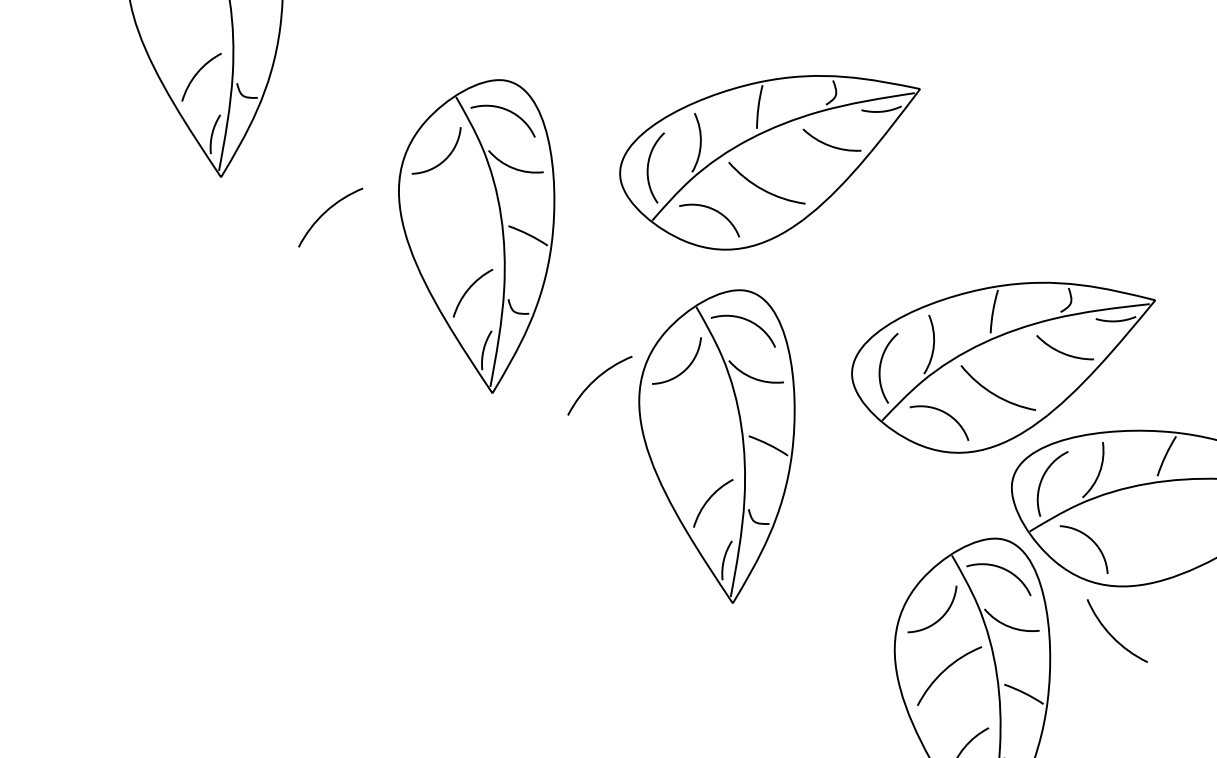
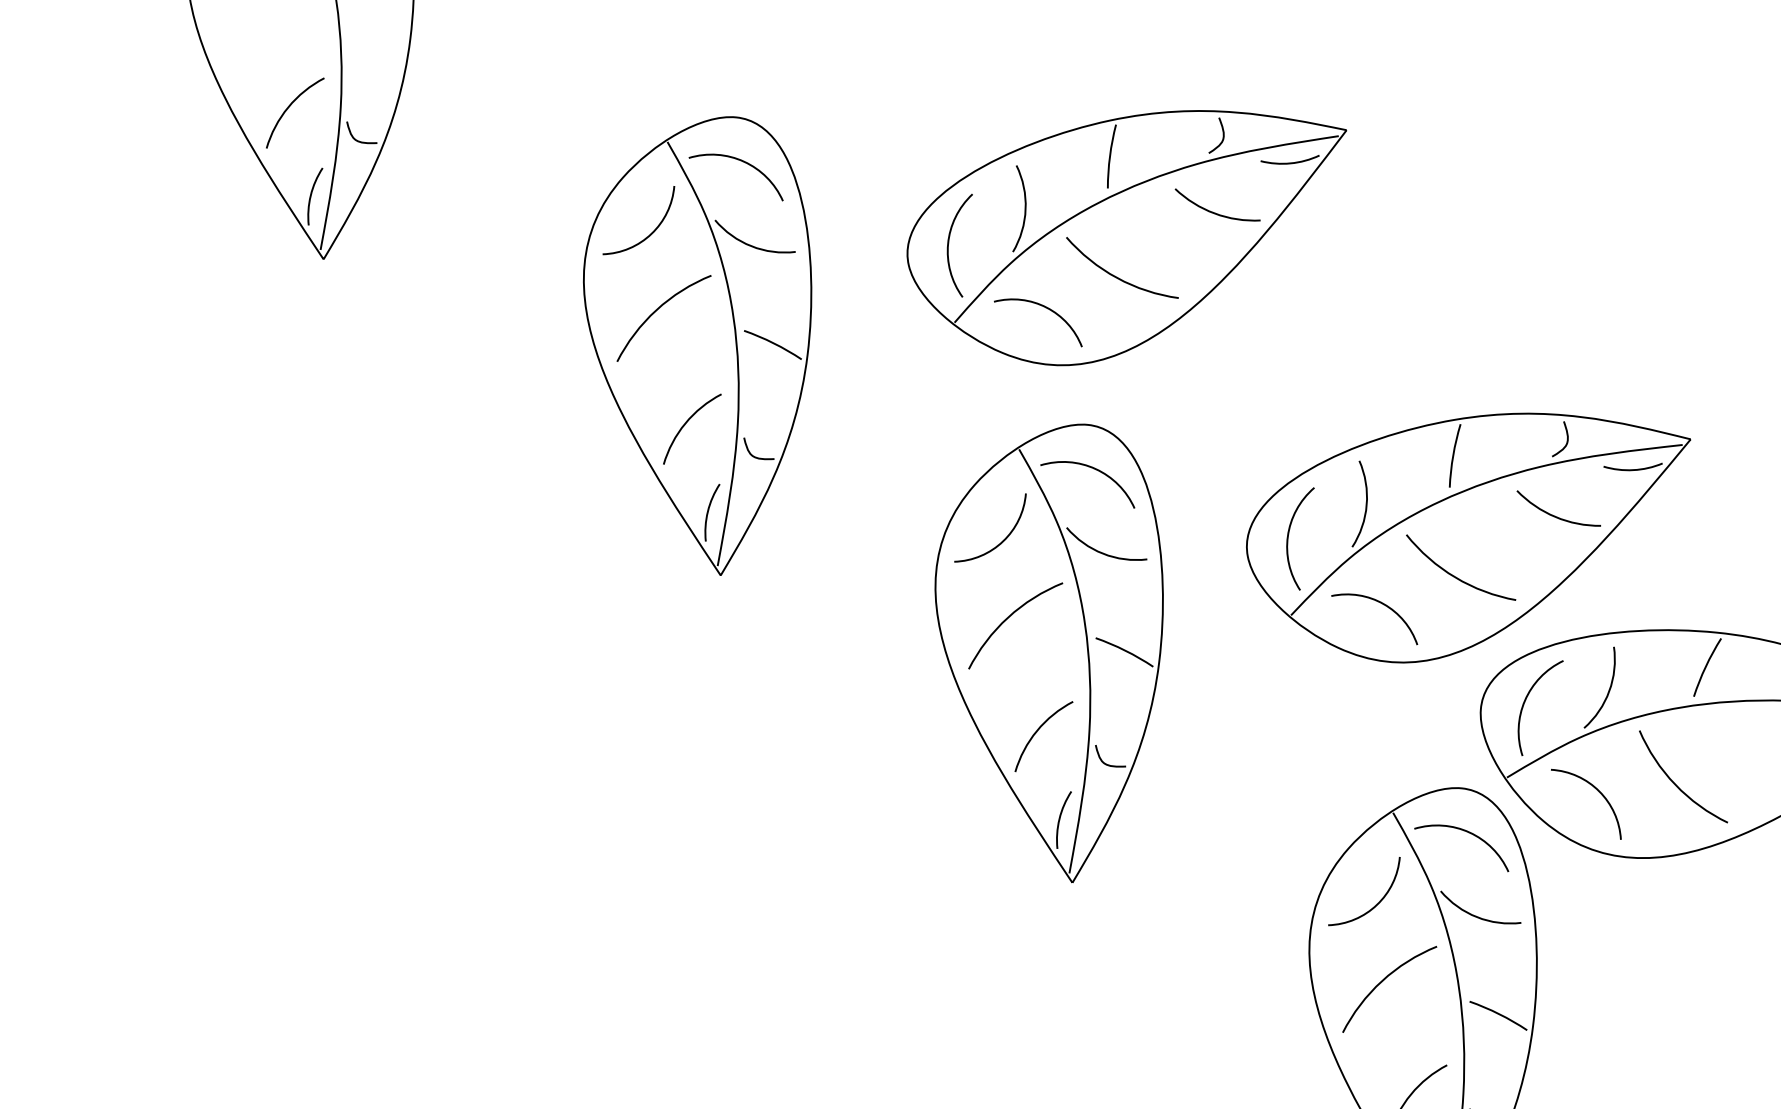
arc: (326, 212) -> (657, 310), moved
arc: (596, 380) -> (1010, 618), moved
arc: (1111, 634) -> (1674, 782), moved

